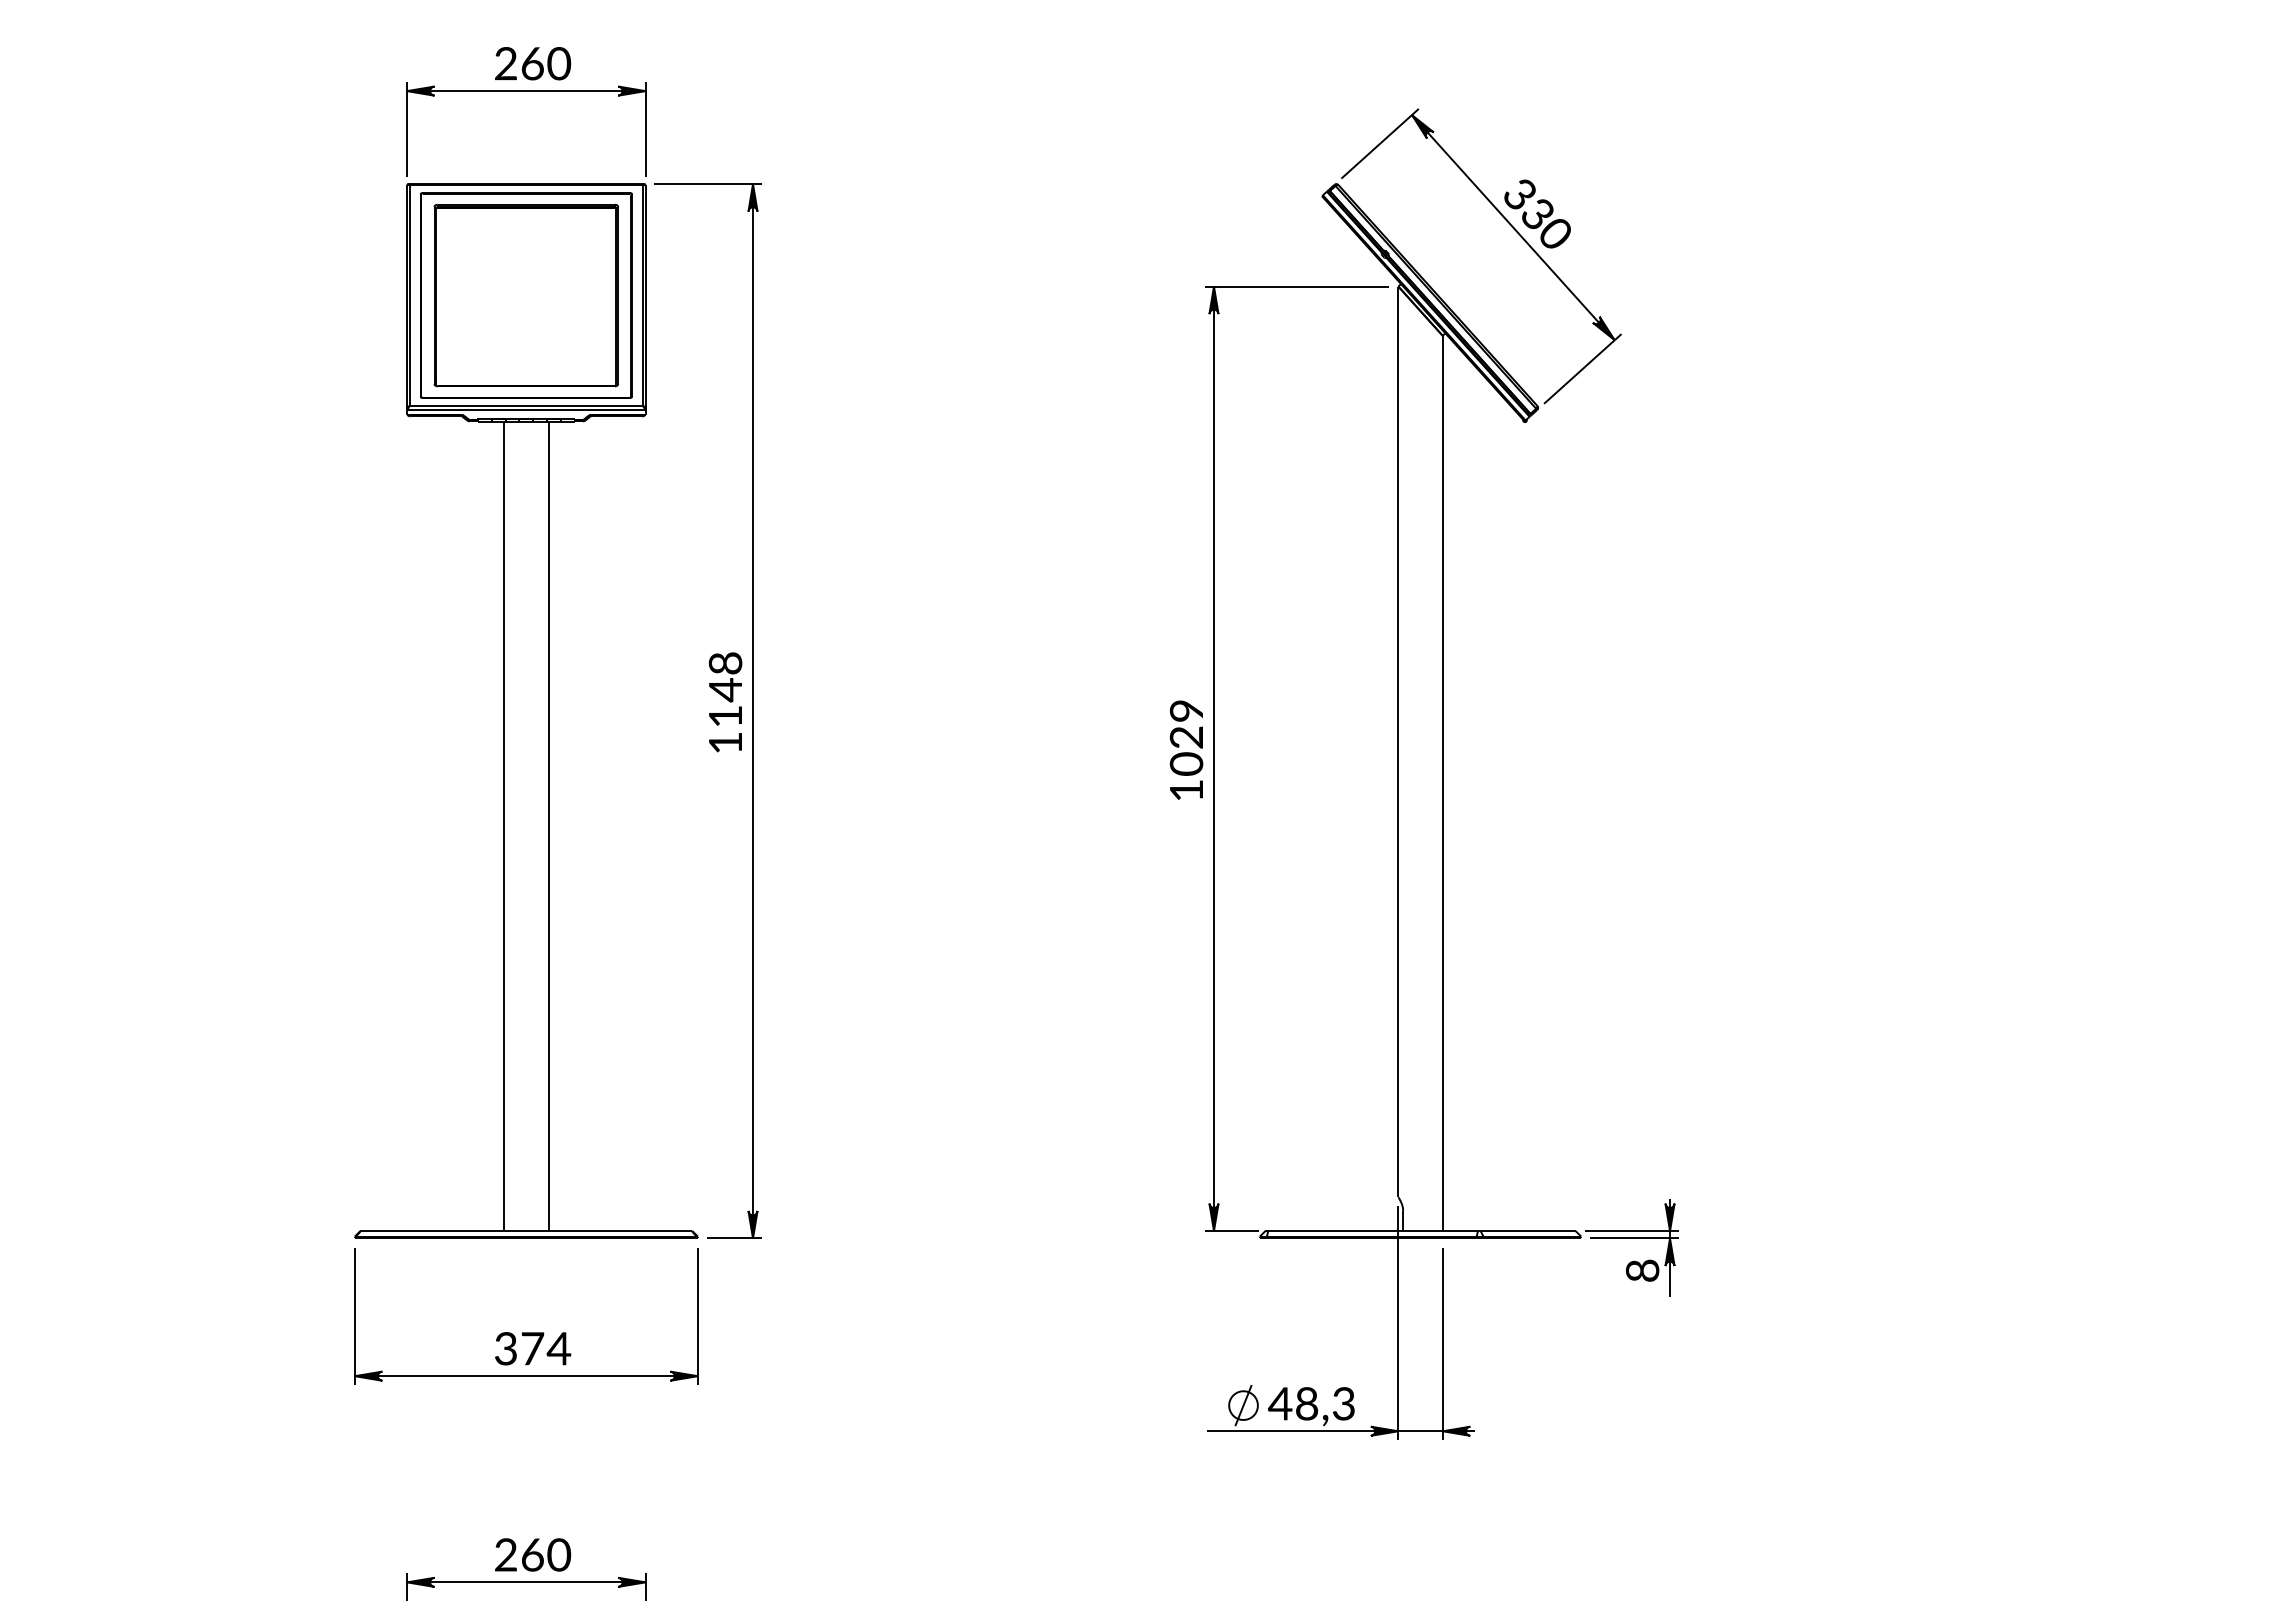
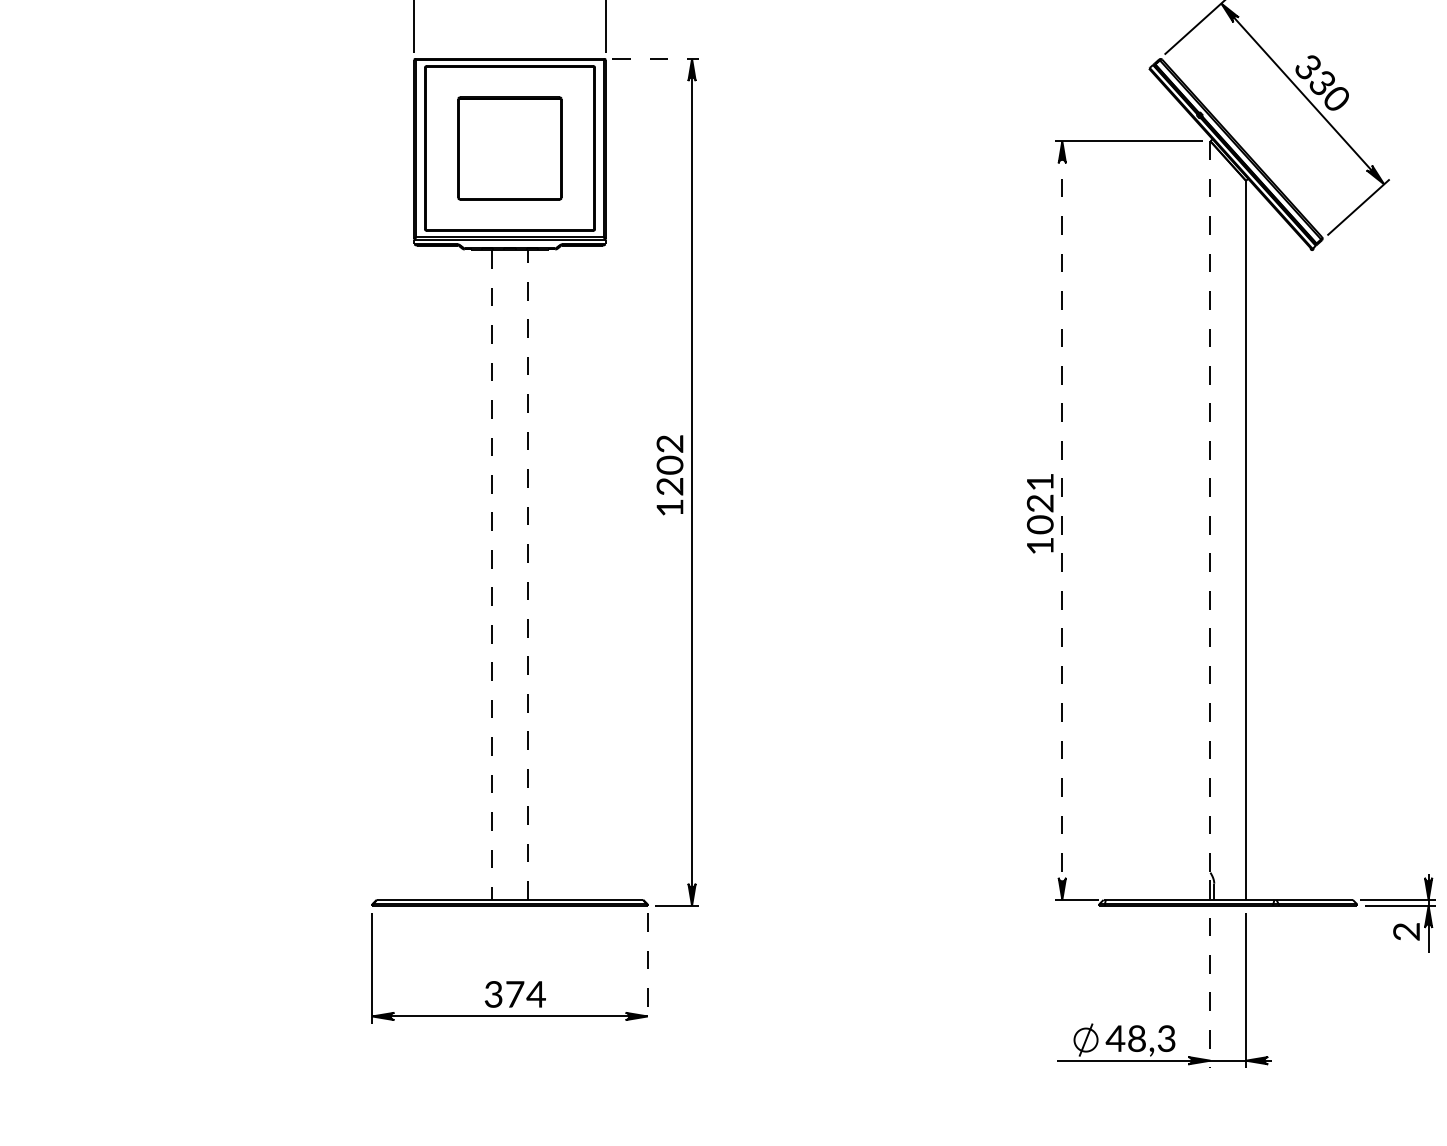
line: (708, 184) -> (656, 59), solid -> dashed
part: (525, 295) -> (509, 148), size x0.7
text: (725, 689) -> (669, 464), 1148 -> 1202
text: (1185, 710) -> (1039, 481), 1029 -> 1021
line: (1398, 742) -> (1210, 507), solid -> dashed
line: (1213, 759) -> (1061, 521), solid -> dashed
line: (548, 826) -> (527, 574), solid -> dashed
line: (504, 827) -> (492, 575), solid -> dashed
text: (1643, 1270) -> (1407, 931), 8 -> 2
line: (697, 1316) -> (647, 968), solid -> dashed
line: (1398, 1323) -> (1210, 974), solid -> dashed

